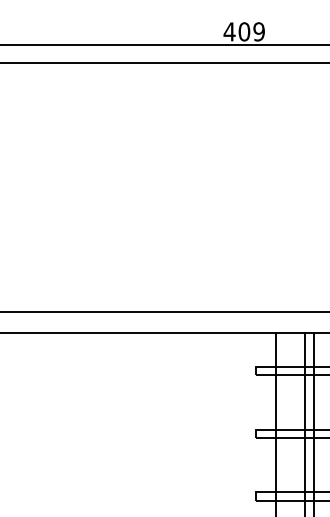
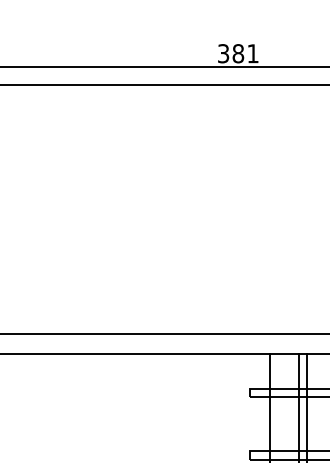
text: (243, 31) -> (237, 53), 409 -> 381

